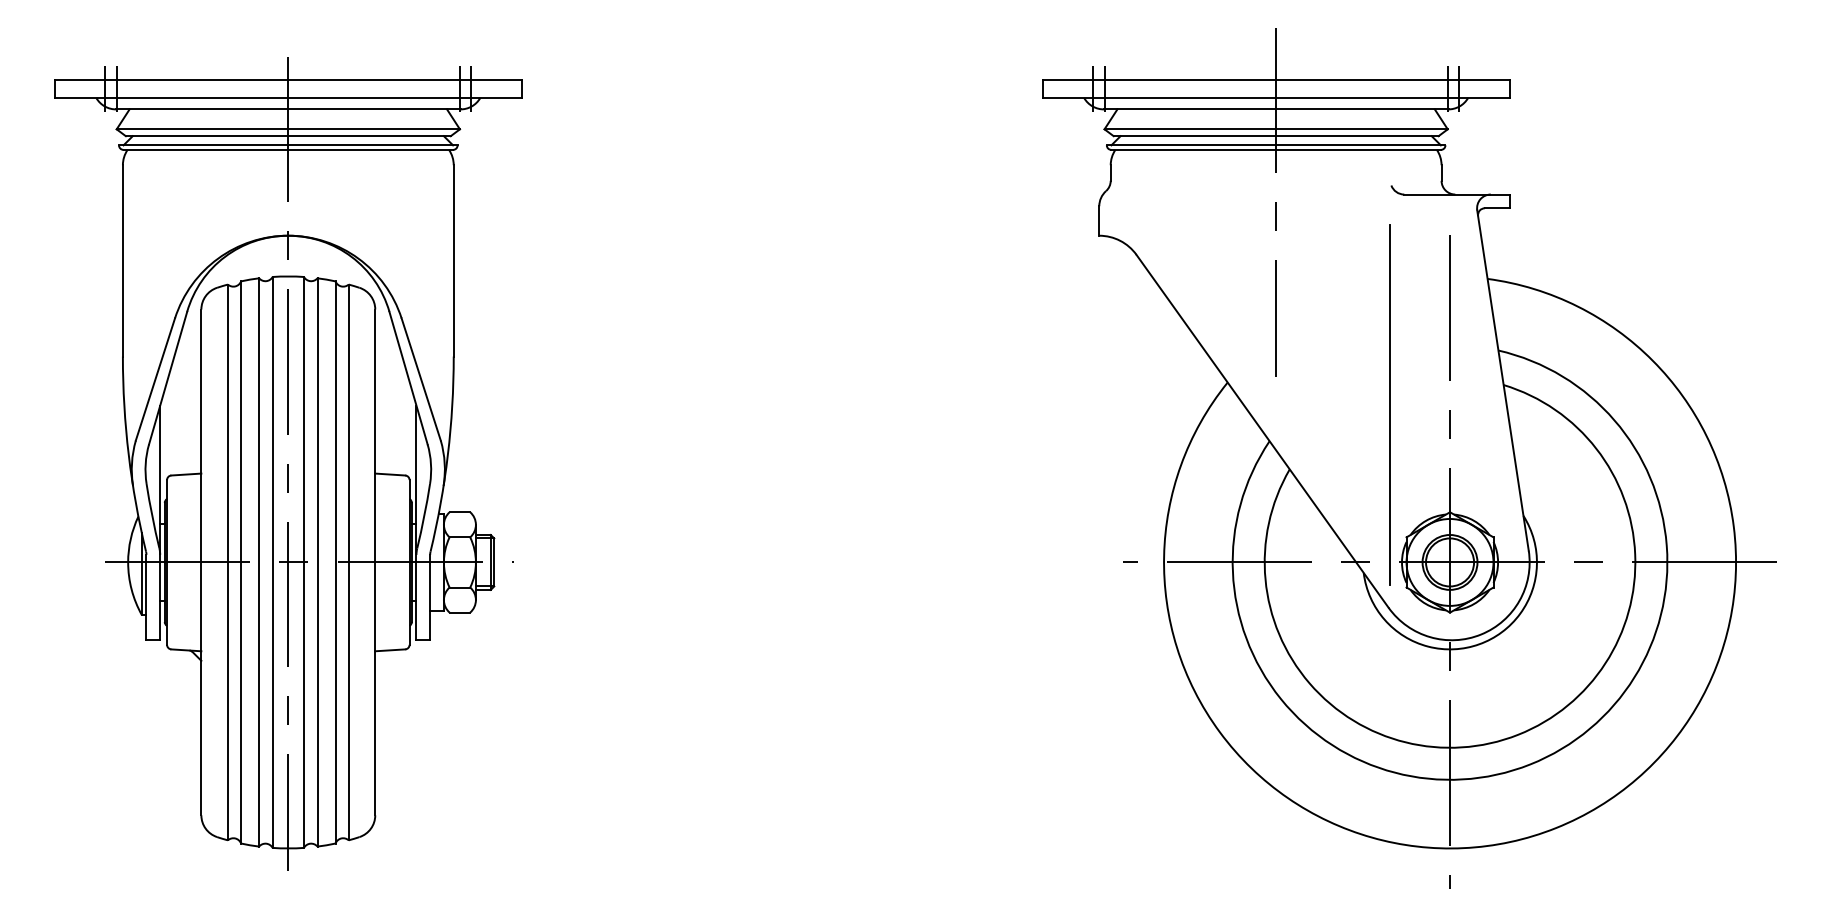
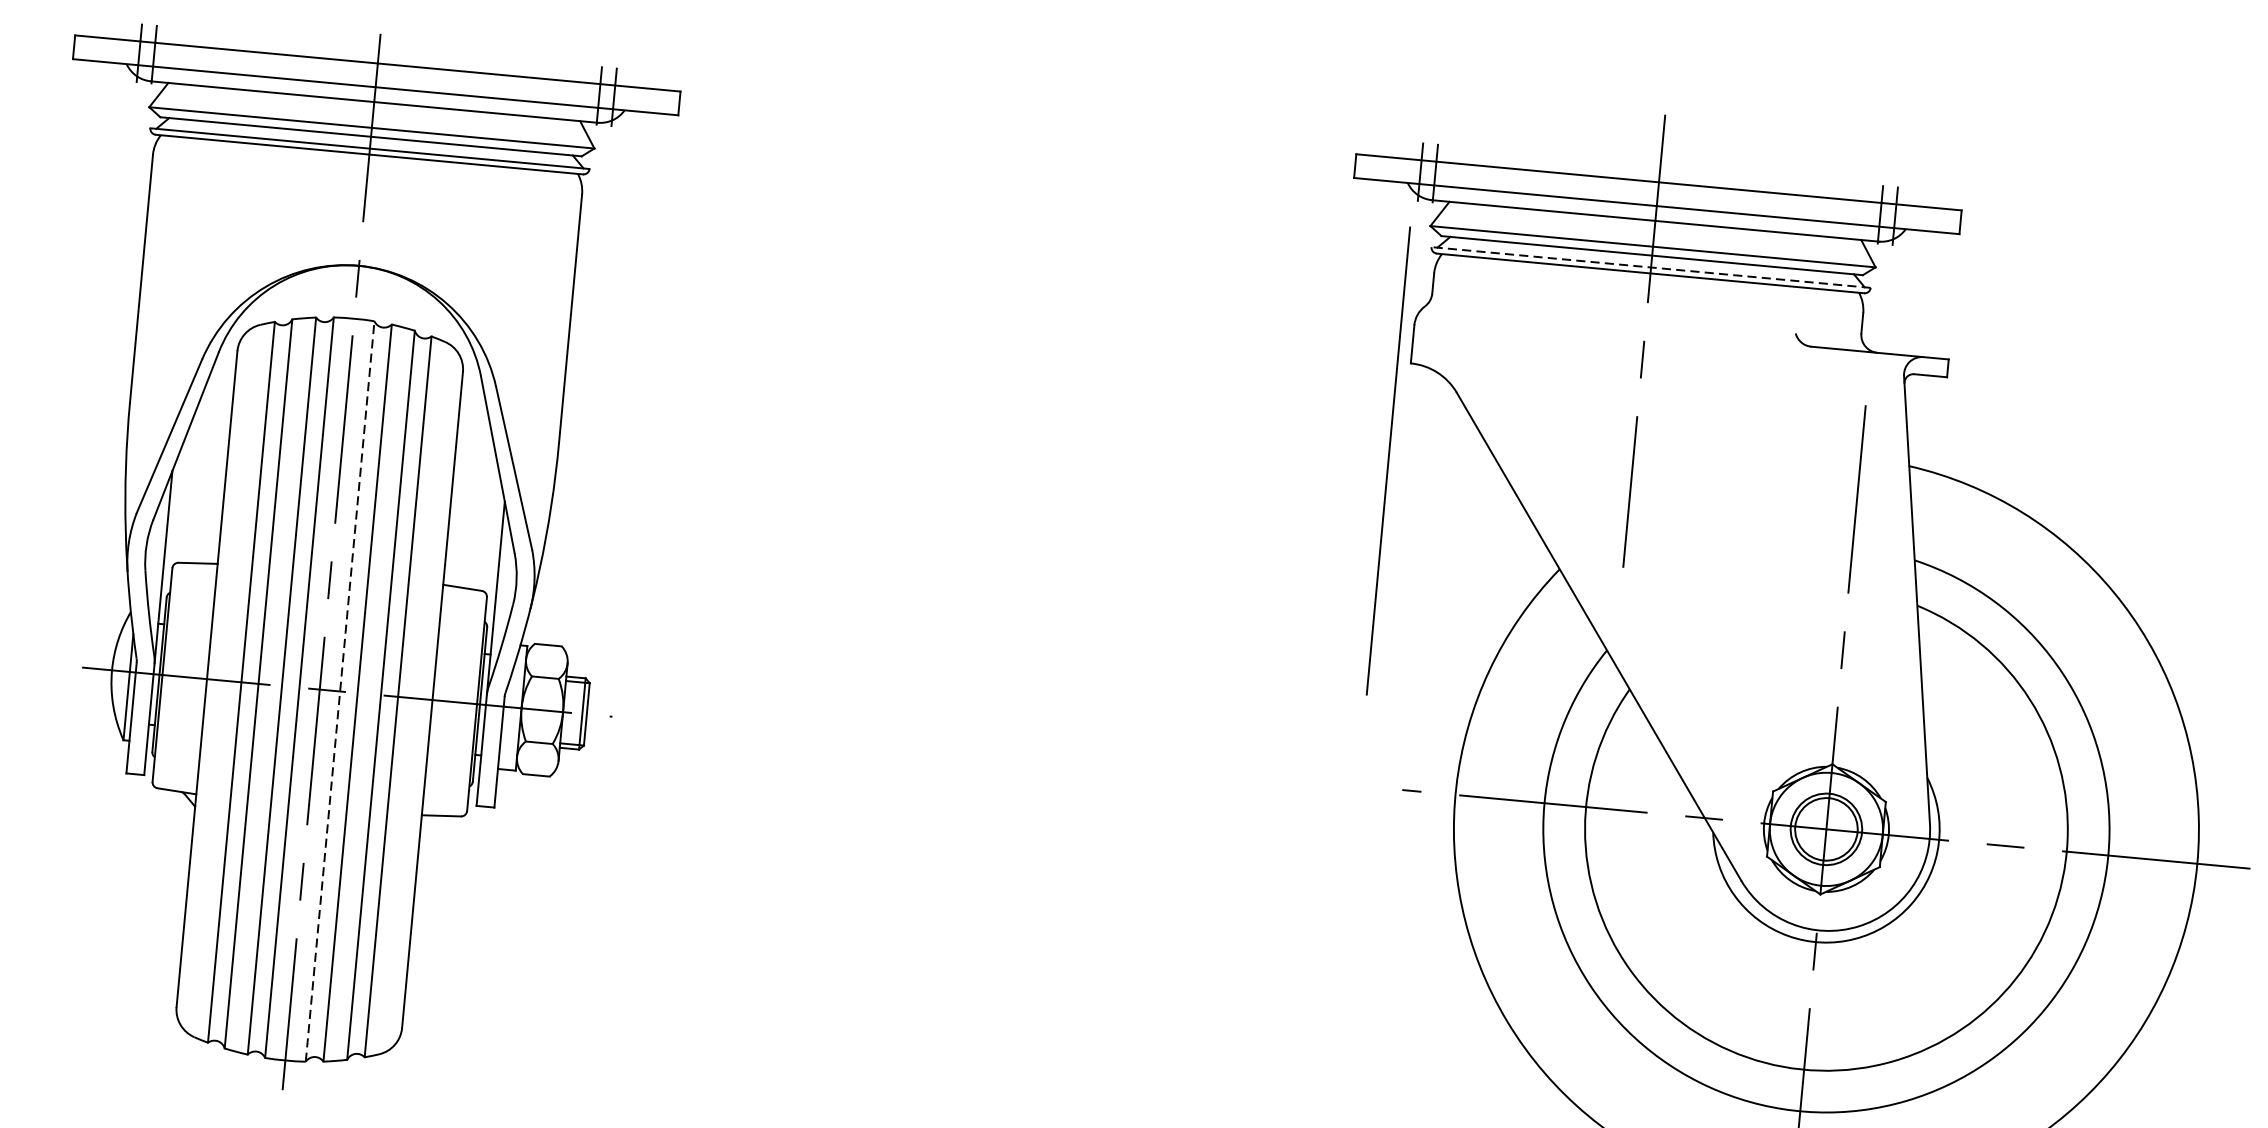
line: (1275, 145) -> (1650, 267), solid -> dashed
line: (1389, 404) -> (1387, 460), moved
line: (304, 561) -> (340, 690), solid -> dashed

